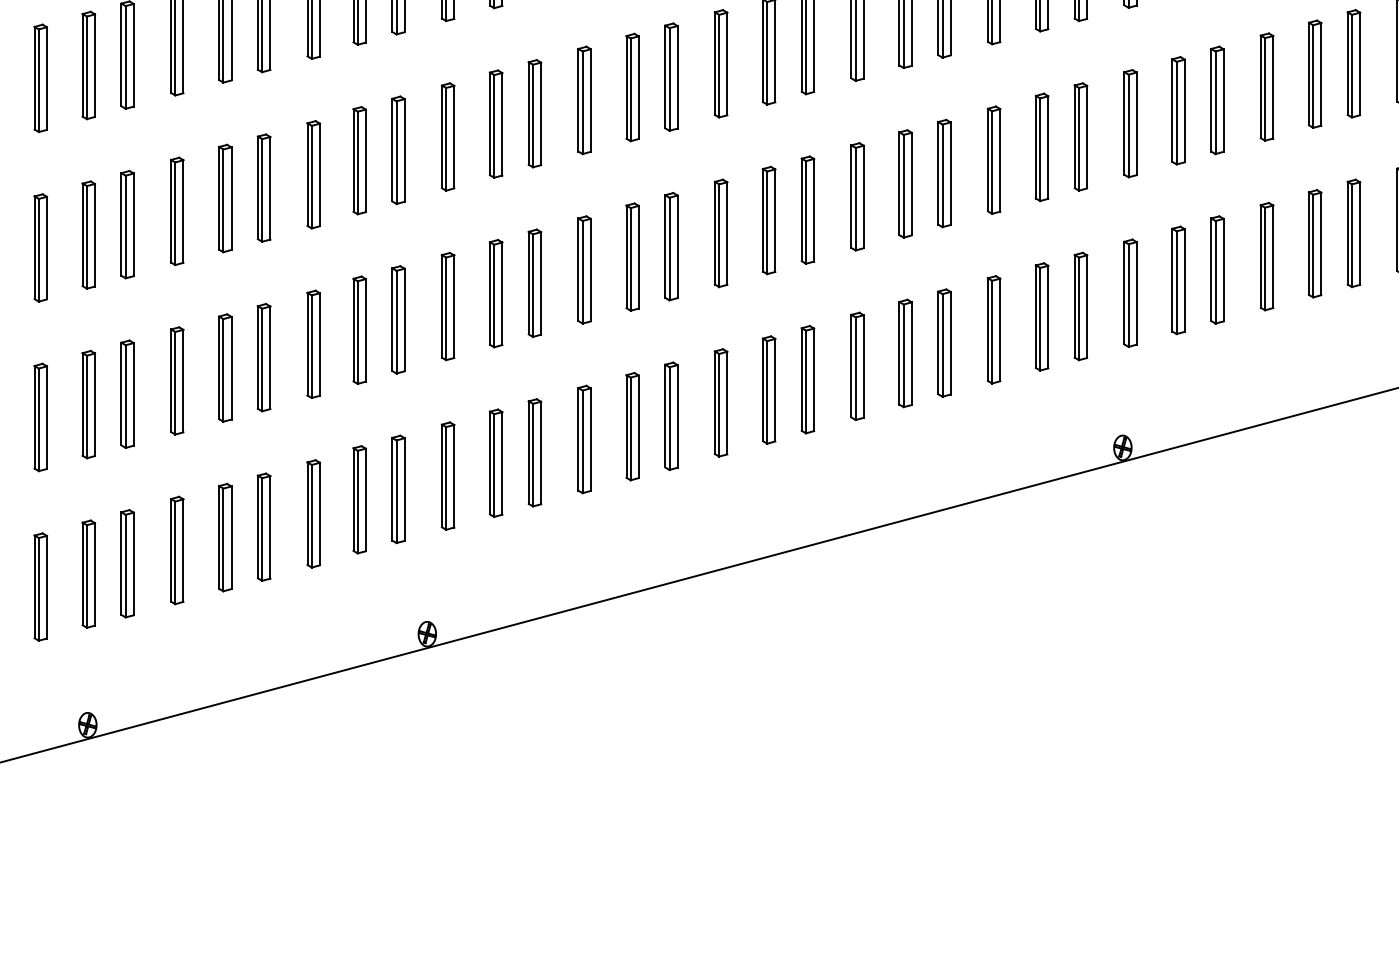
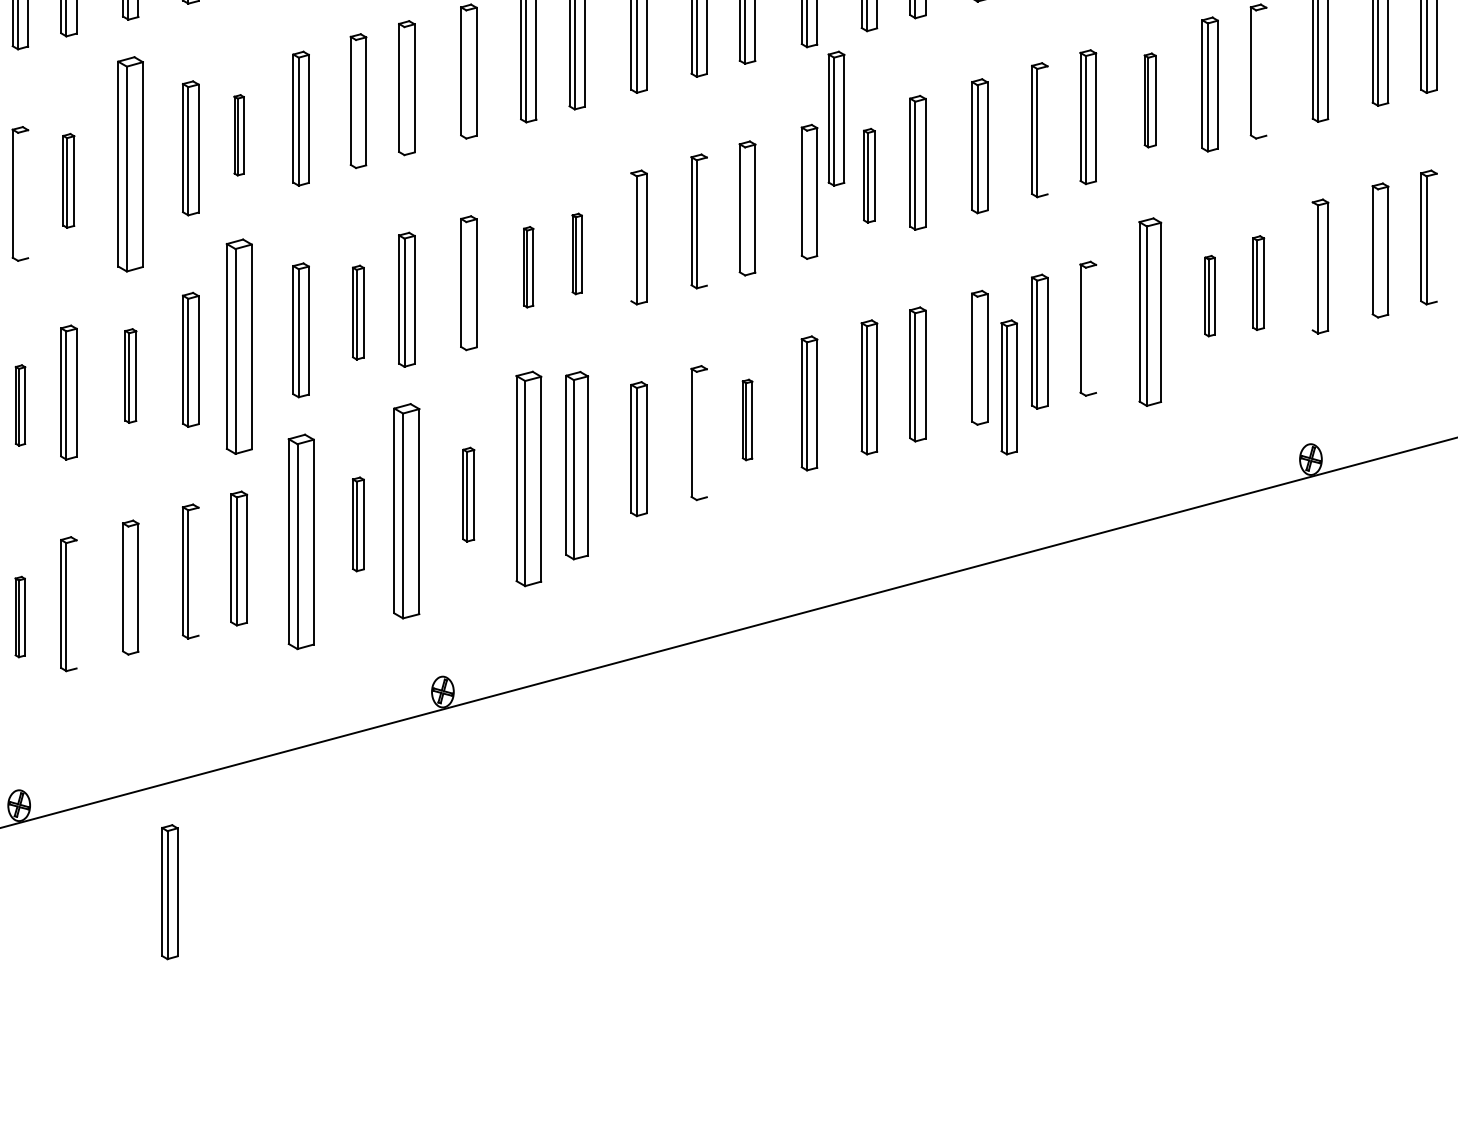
line: (1087, 136) -> (1266, 70), removed
line: (446, 138) -> (466, 73), removed
line: (1078, 138) -> (1255, 73), removed
line: (396, 152) -> (404, 90), removed
part: (993, 159) -> (1149, 99), size x0.7
line: (357, 162) -> (355, 103), removed
part: (742, 174) -> (836, 118), added
line: (911, 183) -> (1047, 129), removed
part: (263, 187) -> (238, 134), size x0.6
part: (177, 211) -> (131, 164), size x1.6
part: (768, 220) -> (868, 175), size x0.7
part: (127, 224) -> (68, 180), size x0.7
line: (94, 234) -> (27, 193), removed
line: (719, 235) -> (807, 194), removed
line: (86, 237) -> (17, 196), removed
line: (669, 248) -> (745, 210), removed
line: (638, 256) -> (706, 220), removed
line: (578, 269) -> (631, 236), removed
line: (1223, 269) -> (1436, 236), removed
part: (534, 282) -> (576, 253), size x0.6
line: (1176, 282) -> (1377, 253), removed
line: (1124, 292) -> (1312, 265), removed
part: (495, 293) -> (527, 266), size x0.6
part: (1080, 306) -> (1258, 283), size x0.7
line: (446, 308) -> (466, 285), removed
part: (1041, 316) -> (1209, 295), size x0.6
part: (359, 329) -> (358, 311), size x0.7
part: (993, 329) -> (1149, 311), size x1.4
line: (950, 342) -> (1095, 328), removed
line: (942, 345) -> (1085, 331), removed
part: (263, 357) -> (238, 346), size x1.6
line: (855, 368) -> (977, 360), removed
part: (177, 380) -> (131, 375), size x0.7
part: (880, 389) -> (1008, 386), added
part: (88, 404) -> (20, 405), size x0.6
part: (671, 415) -> (747, 419), size x0.6
line: (638, 426) -> (706, 432), removed
line: (630, 428) -> (696, 435), removed
part: (534, 452) -> (576, 465), size x1.4
part: (495, 462) -> (527, 477), size x1.6
part: (447, 475) -> (468, 494), size x0.7
part: (398, 489) -> (406, 511), size x1.6
part: (359, 499) -> (358, 523), size x0.7
part: (313, 513) -> (300, 541), size x1.6
line: (231, 537) -> (198, 571), removed
line: (175, 552) -> (128, 590), removed
line: (133, 563) -> (76, 603), removed
part: (88, 573) -> (20, 616), size x0.6
part: (208, 794) -> (169, 892), added

